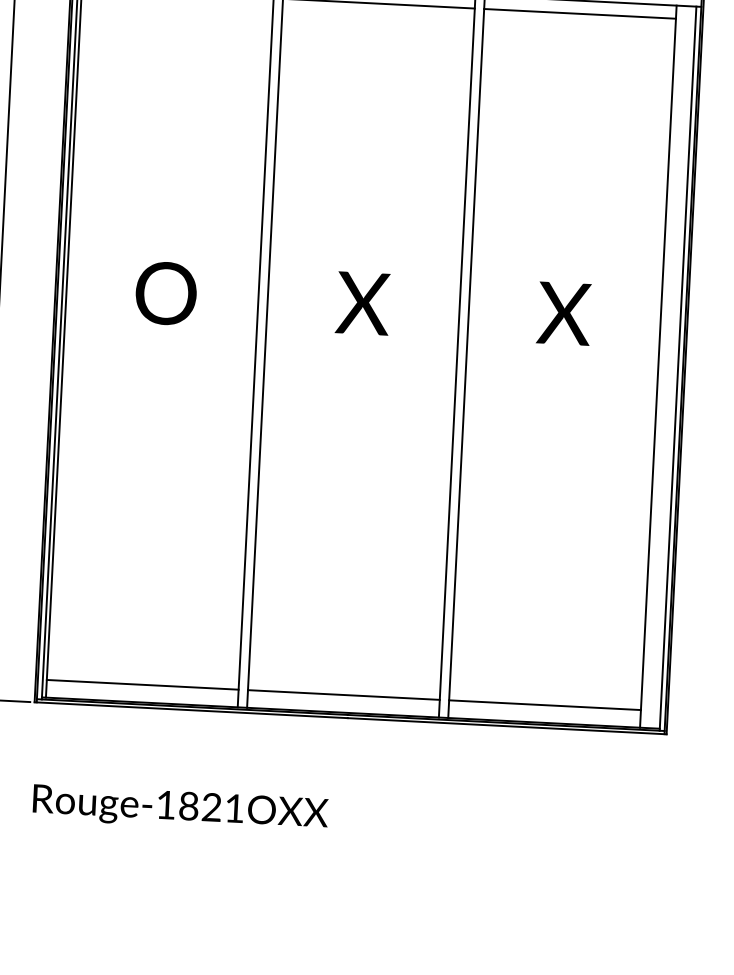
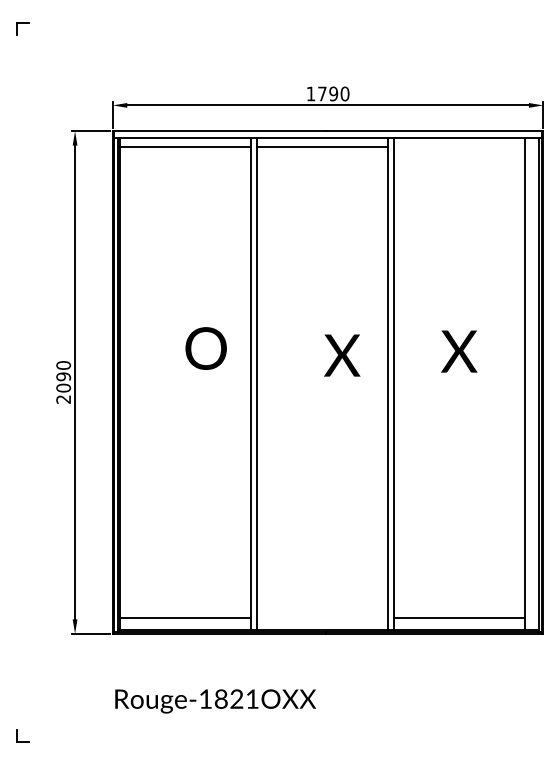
line: (579, 14) -> (459, 147), removed
text: (165, 293) -> (205, 348), moved
text: (363, 303) -> (342, 355), moved
line: (343, 695) -> (322, 618), removed

